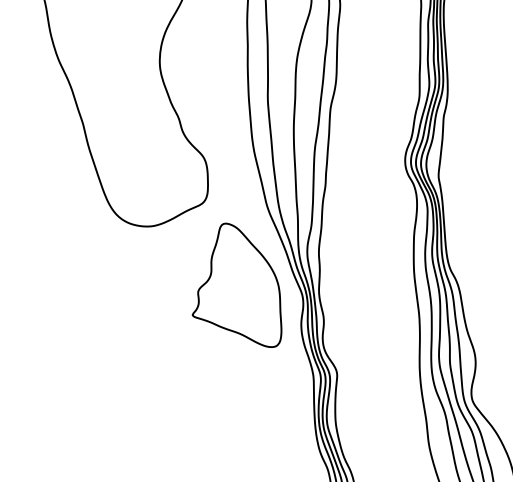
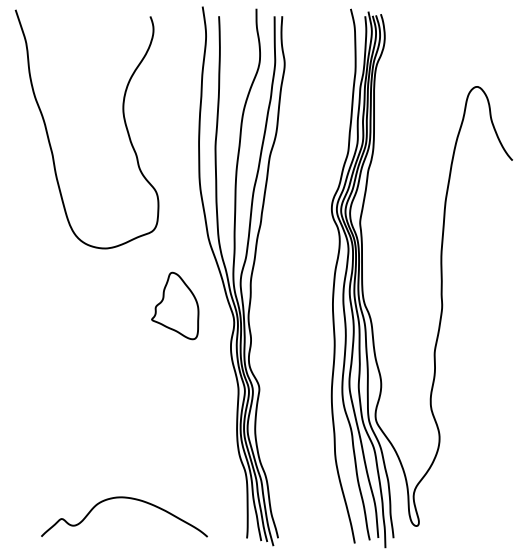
part: (233, 285) -> (174, 305), size x0.6

